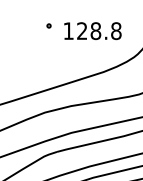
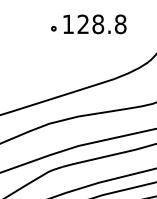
text: (92, 31) -> (94, 24), moved

